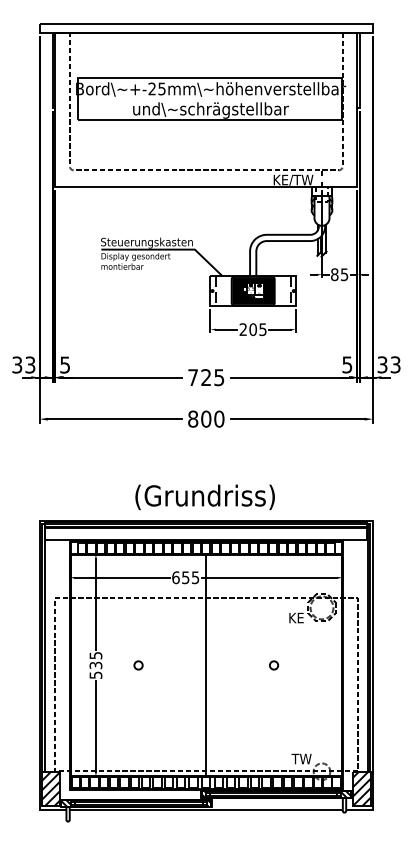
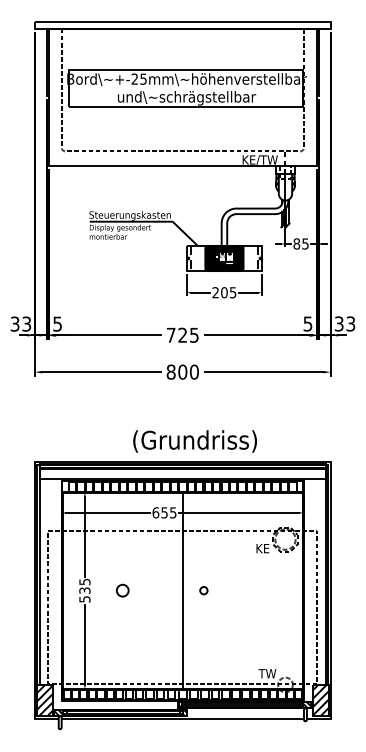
text: (204, 496) -> (194, 440), moved
circle: (138, 665) -> (122, 590), size x1.6
circle: (274, 665) -> (204, 590), moved

